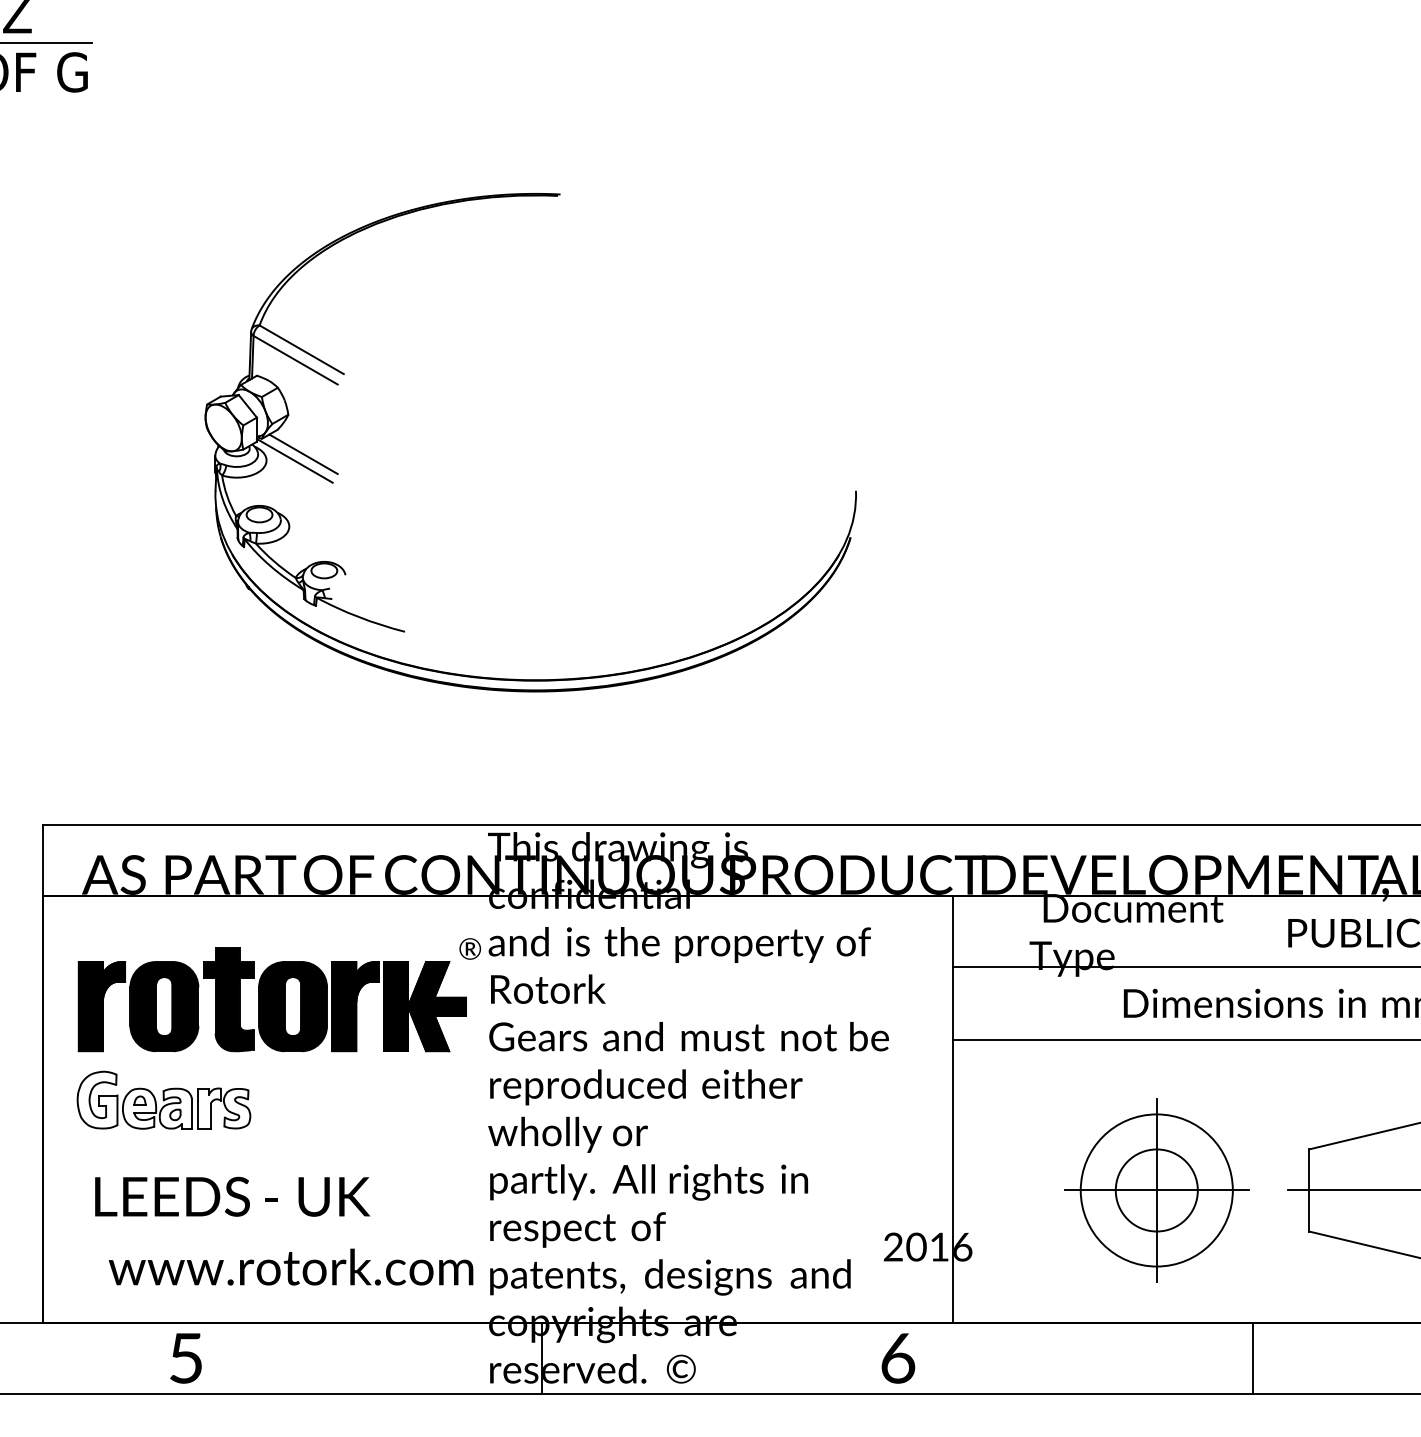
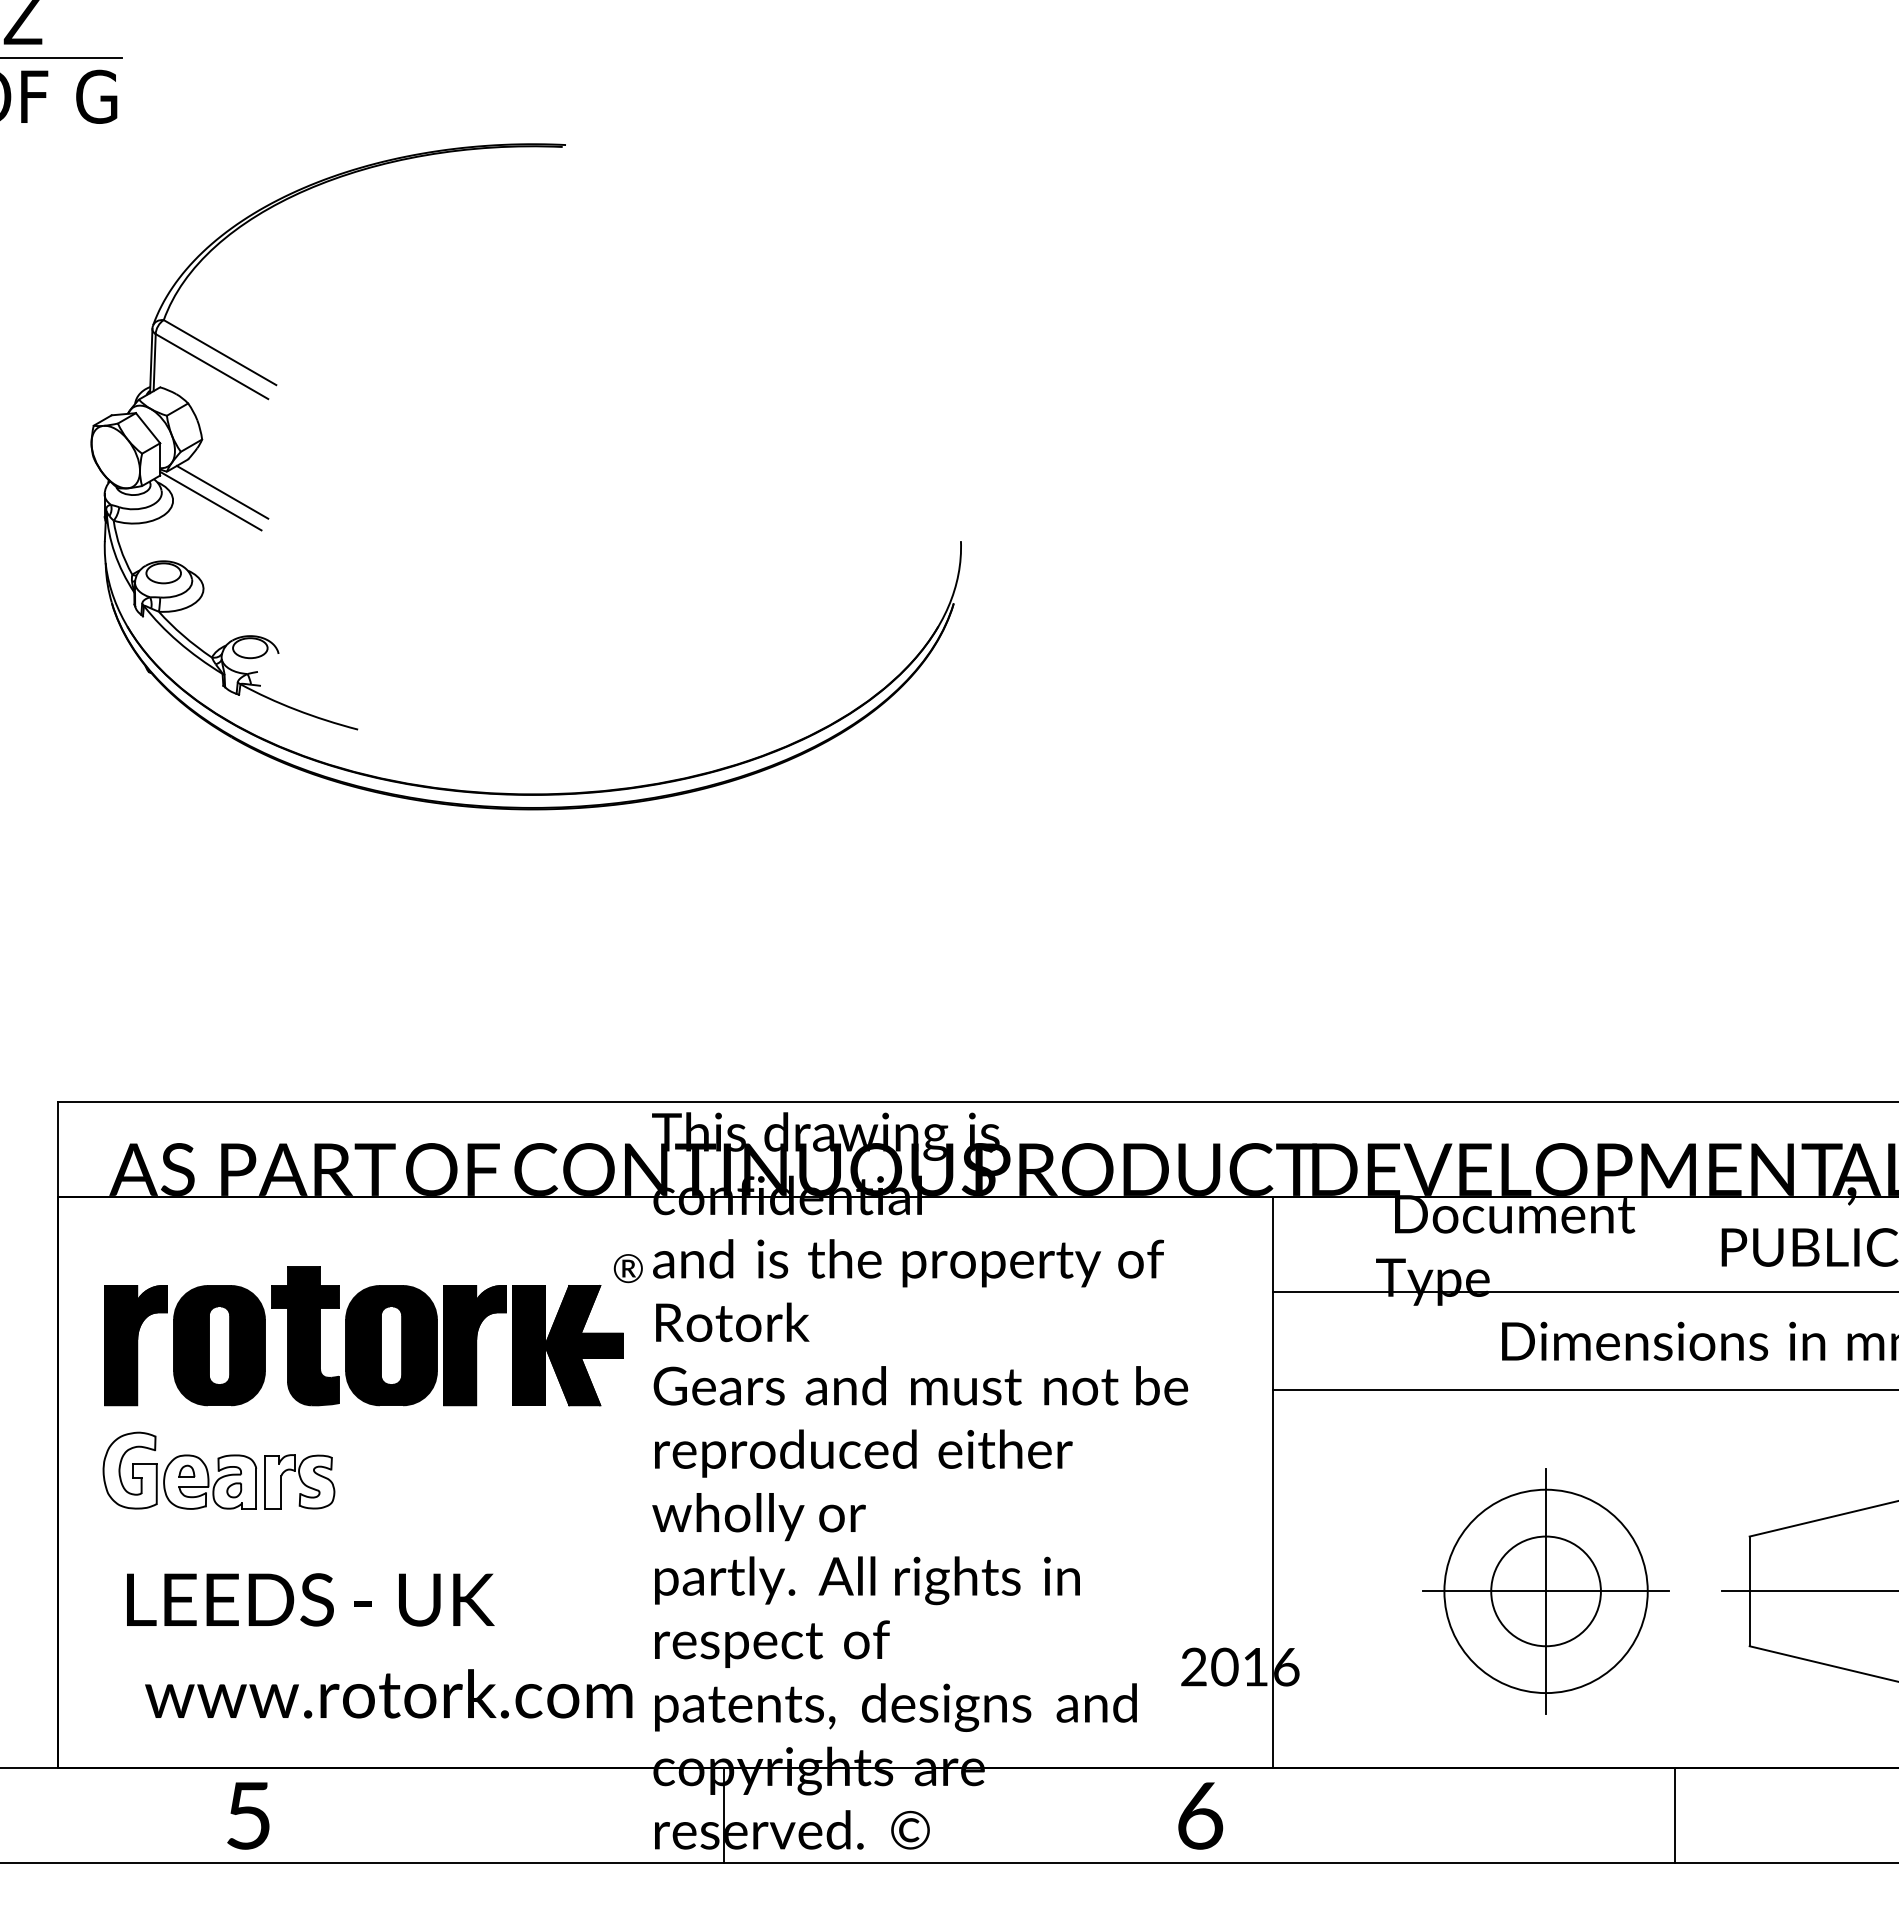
part: (338, 473) -> (269, 518), moved

